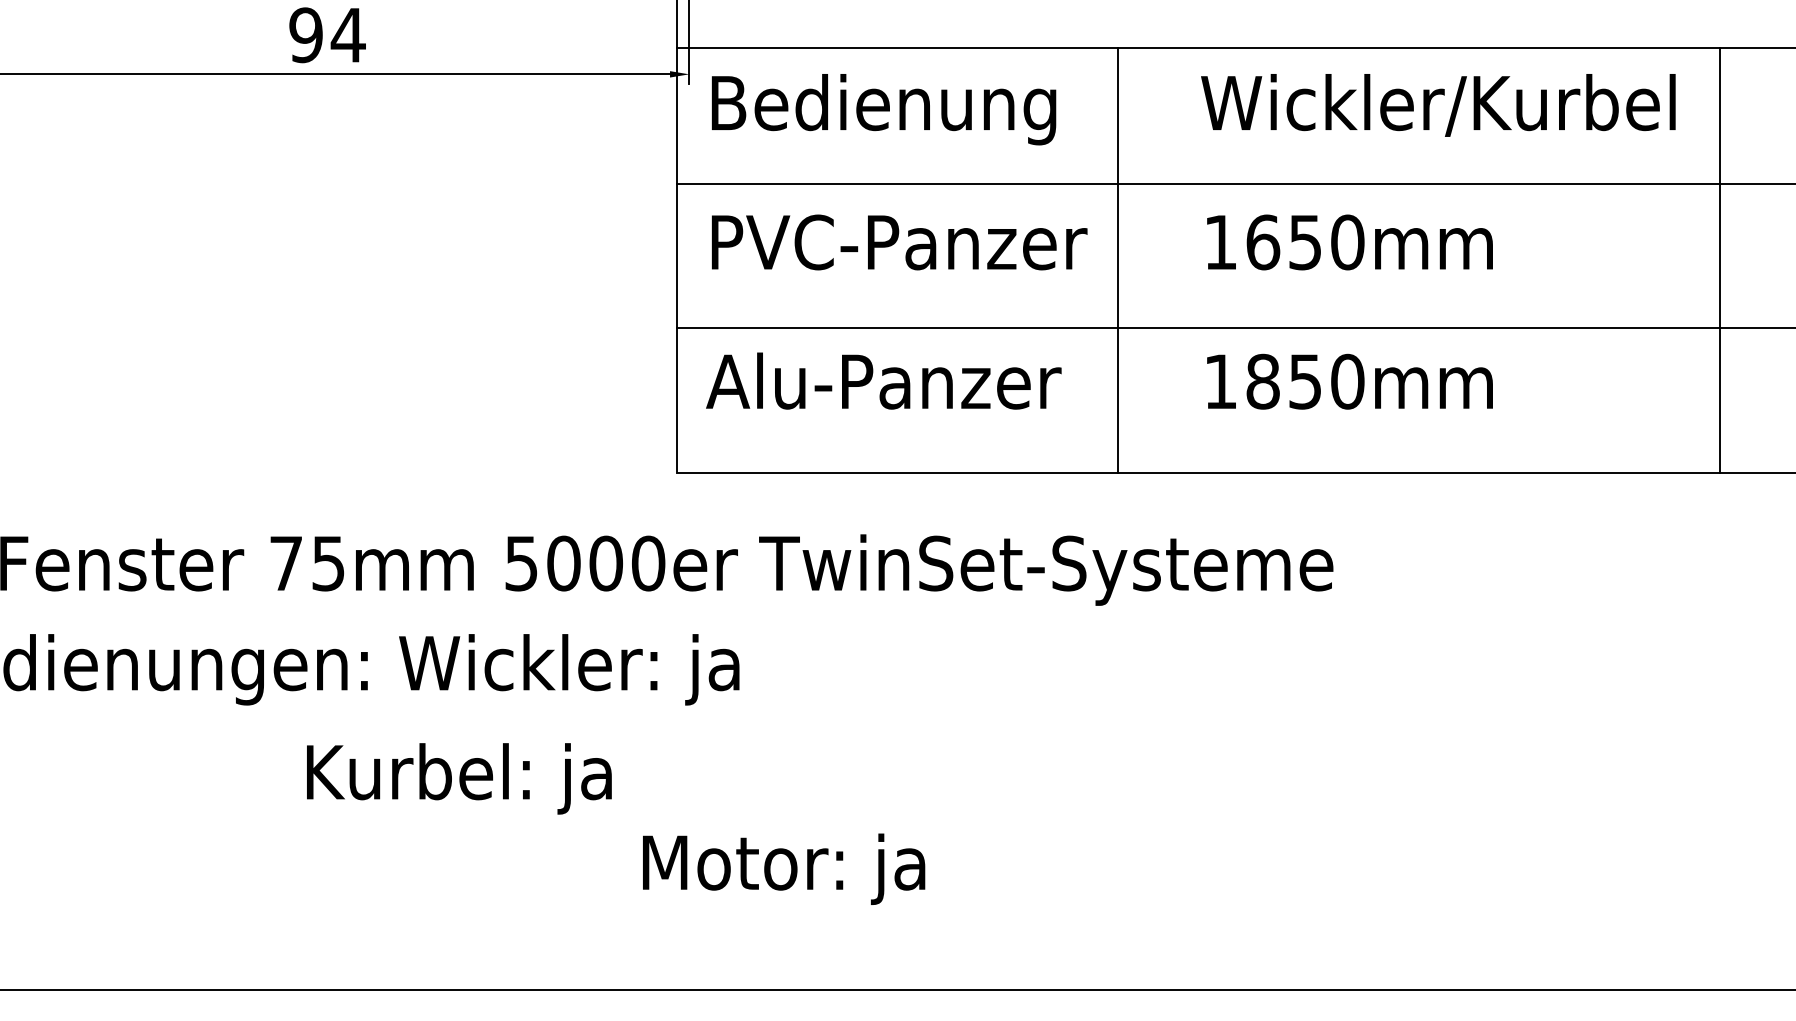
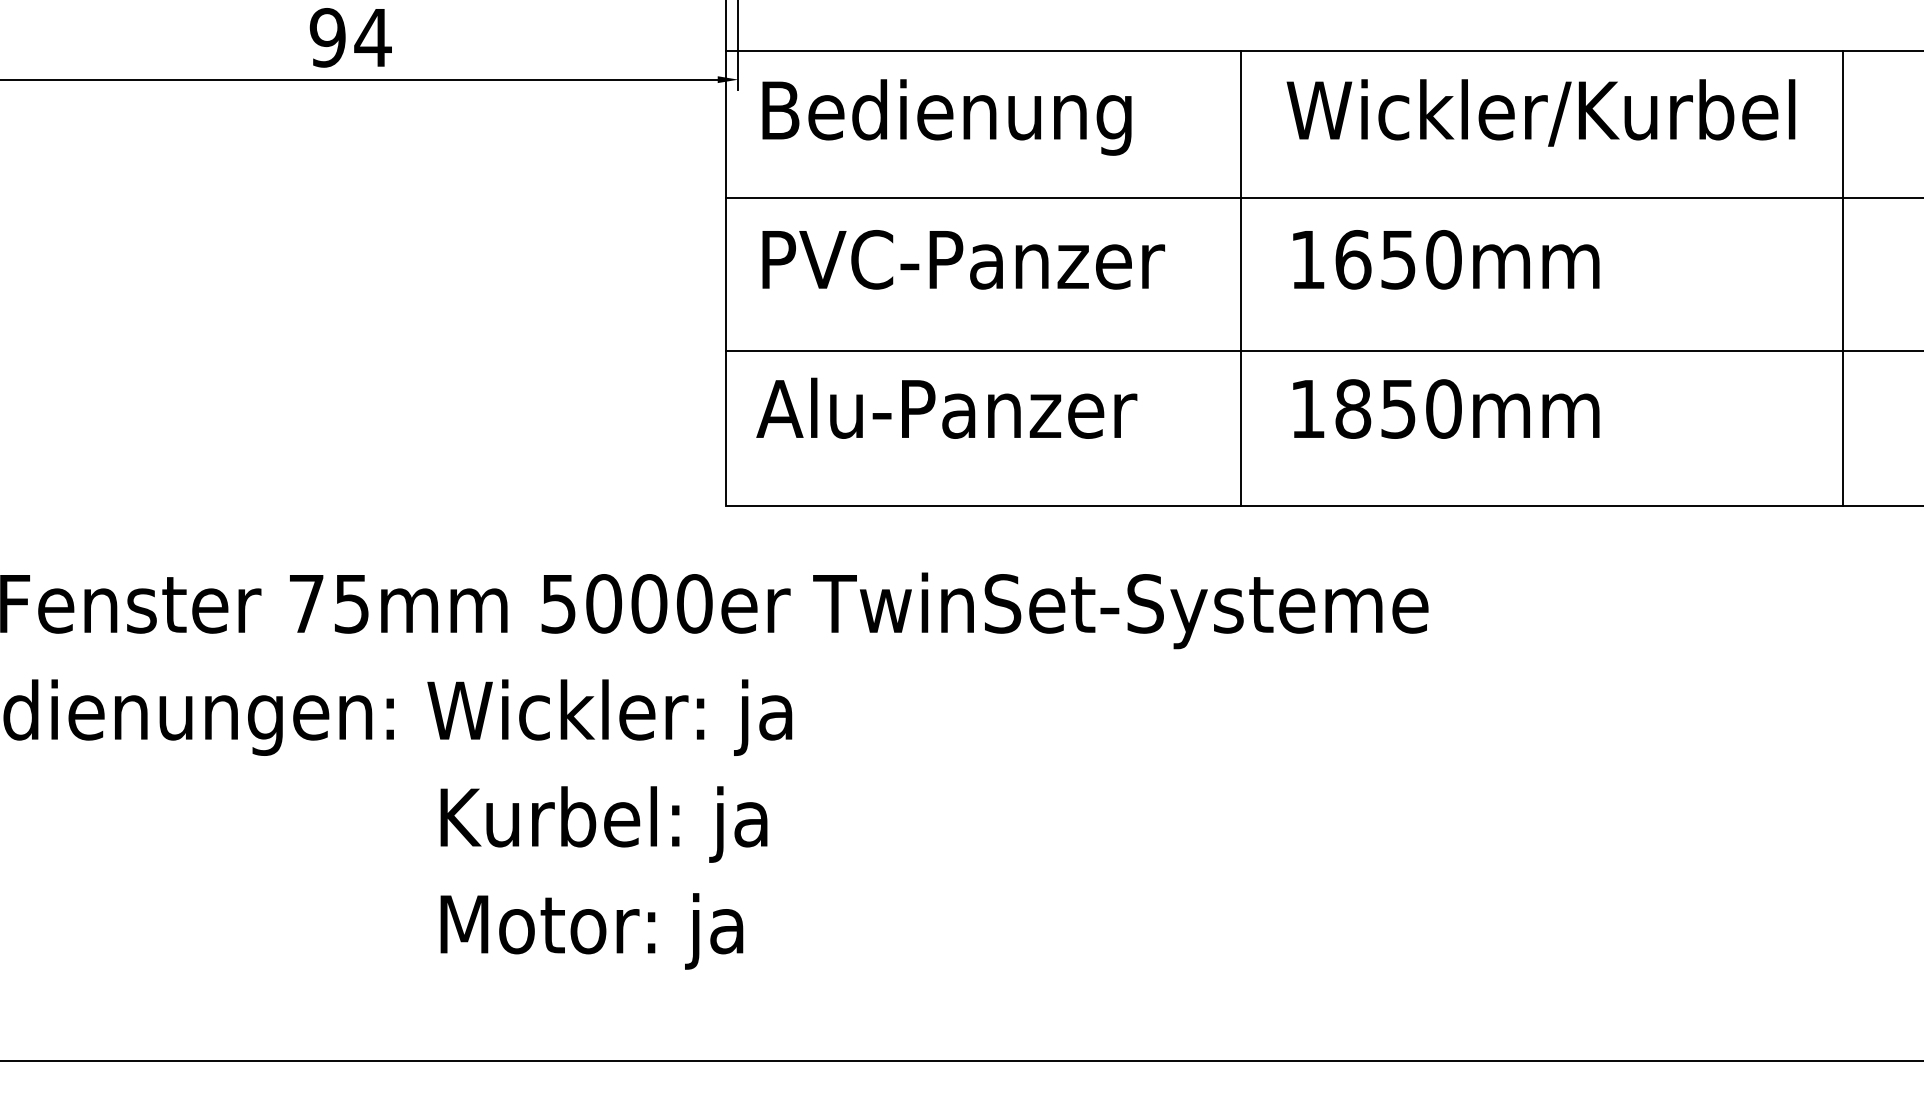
line: (1117, 259) -> (1240, 278), moved
text: (458, 778) -> (603, 824), moved
text: (783, 869) -> (591, 931), moved

